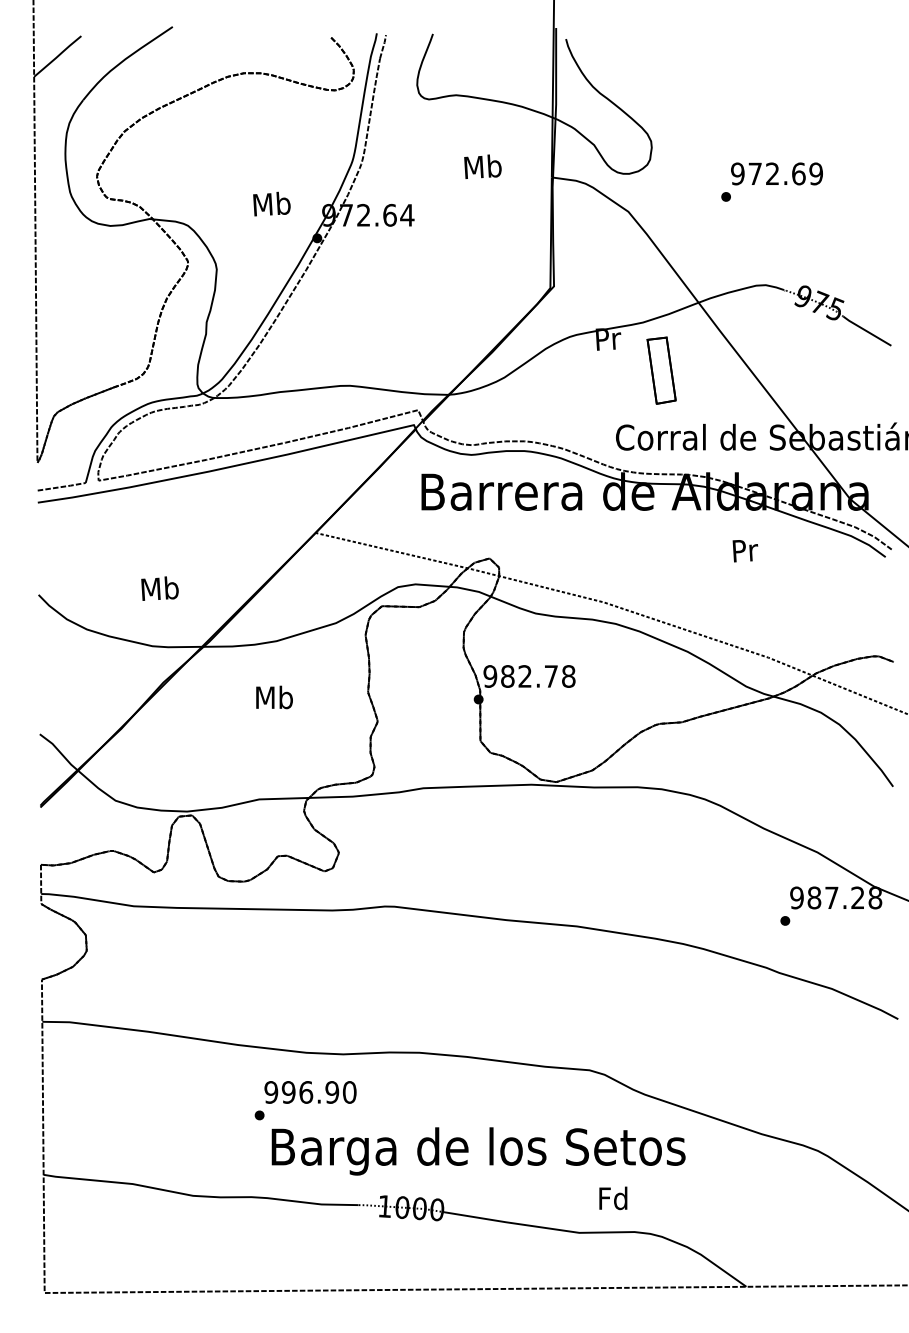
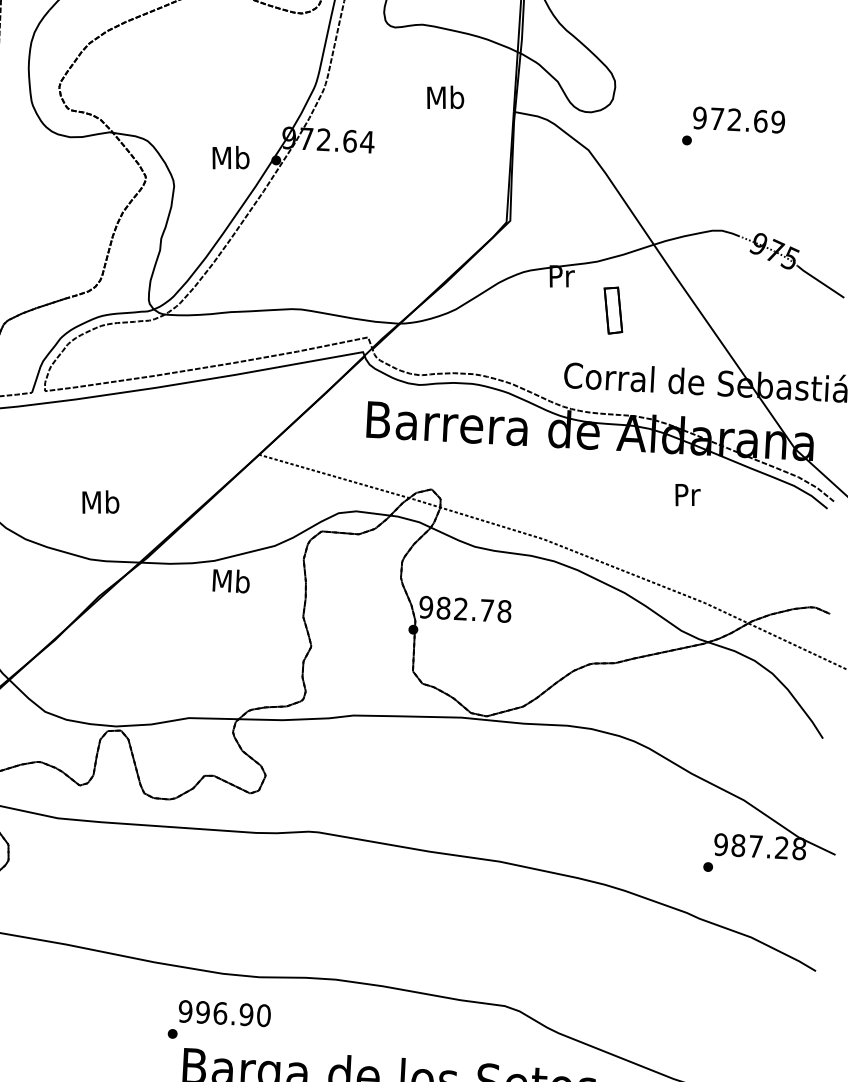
text: (271, 203) -> (230, 157), moved
part: (661, 370) -> (613, 310), size x0.7
text: (274, 697) -> (231, 581), moved

